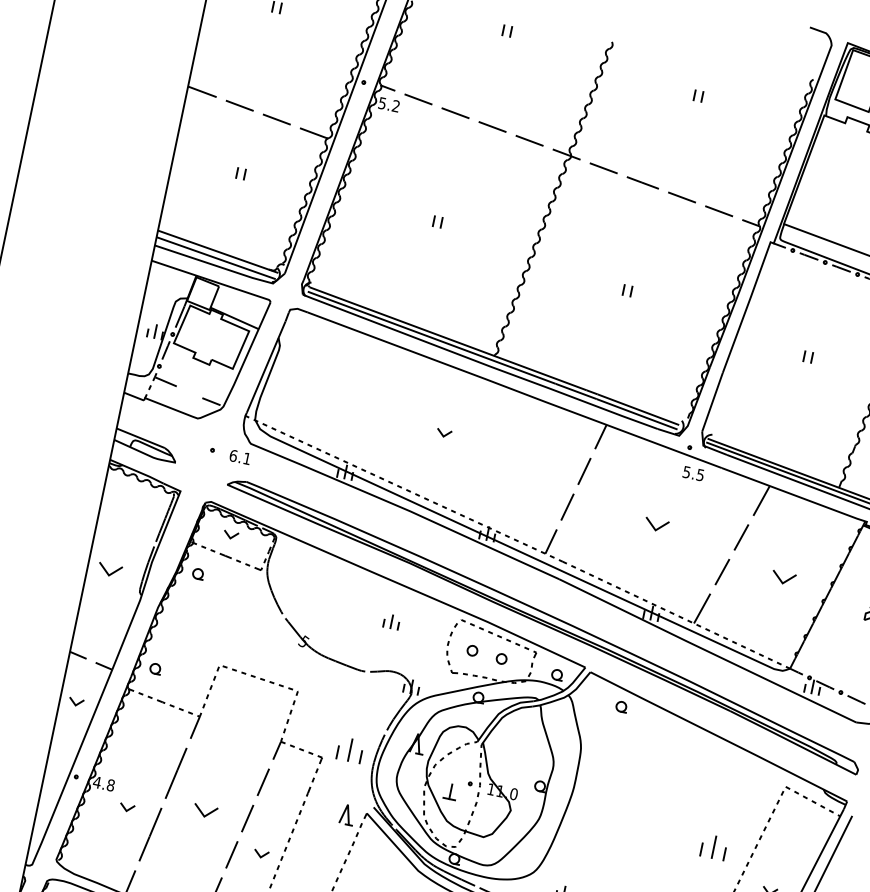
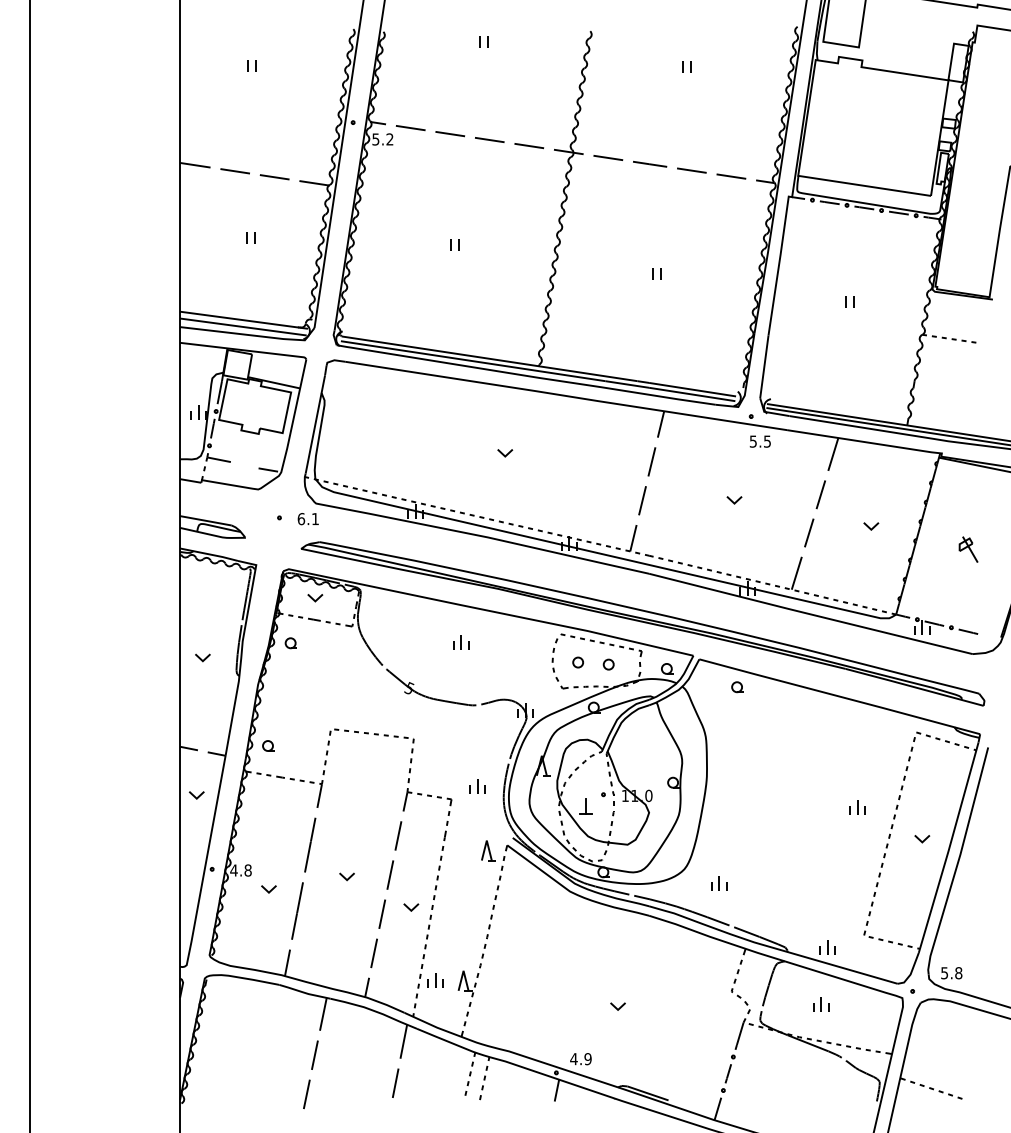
part: (656, 525) -> (734, 500), size x0.62
part: (109, 569) -> (202, 657), size x0.62
part: (783, 578) -> (871, 526), size x0.62
part: (391, 621) -> (461, 642), moved
part: (349, 750) -> (477, 786), size x0.62
part: (204, 811) -> (346, 876), size x0.62
part: (713, 847) -> (857, 807), size x0.62

